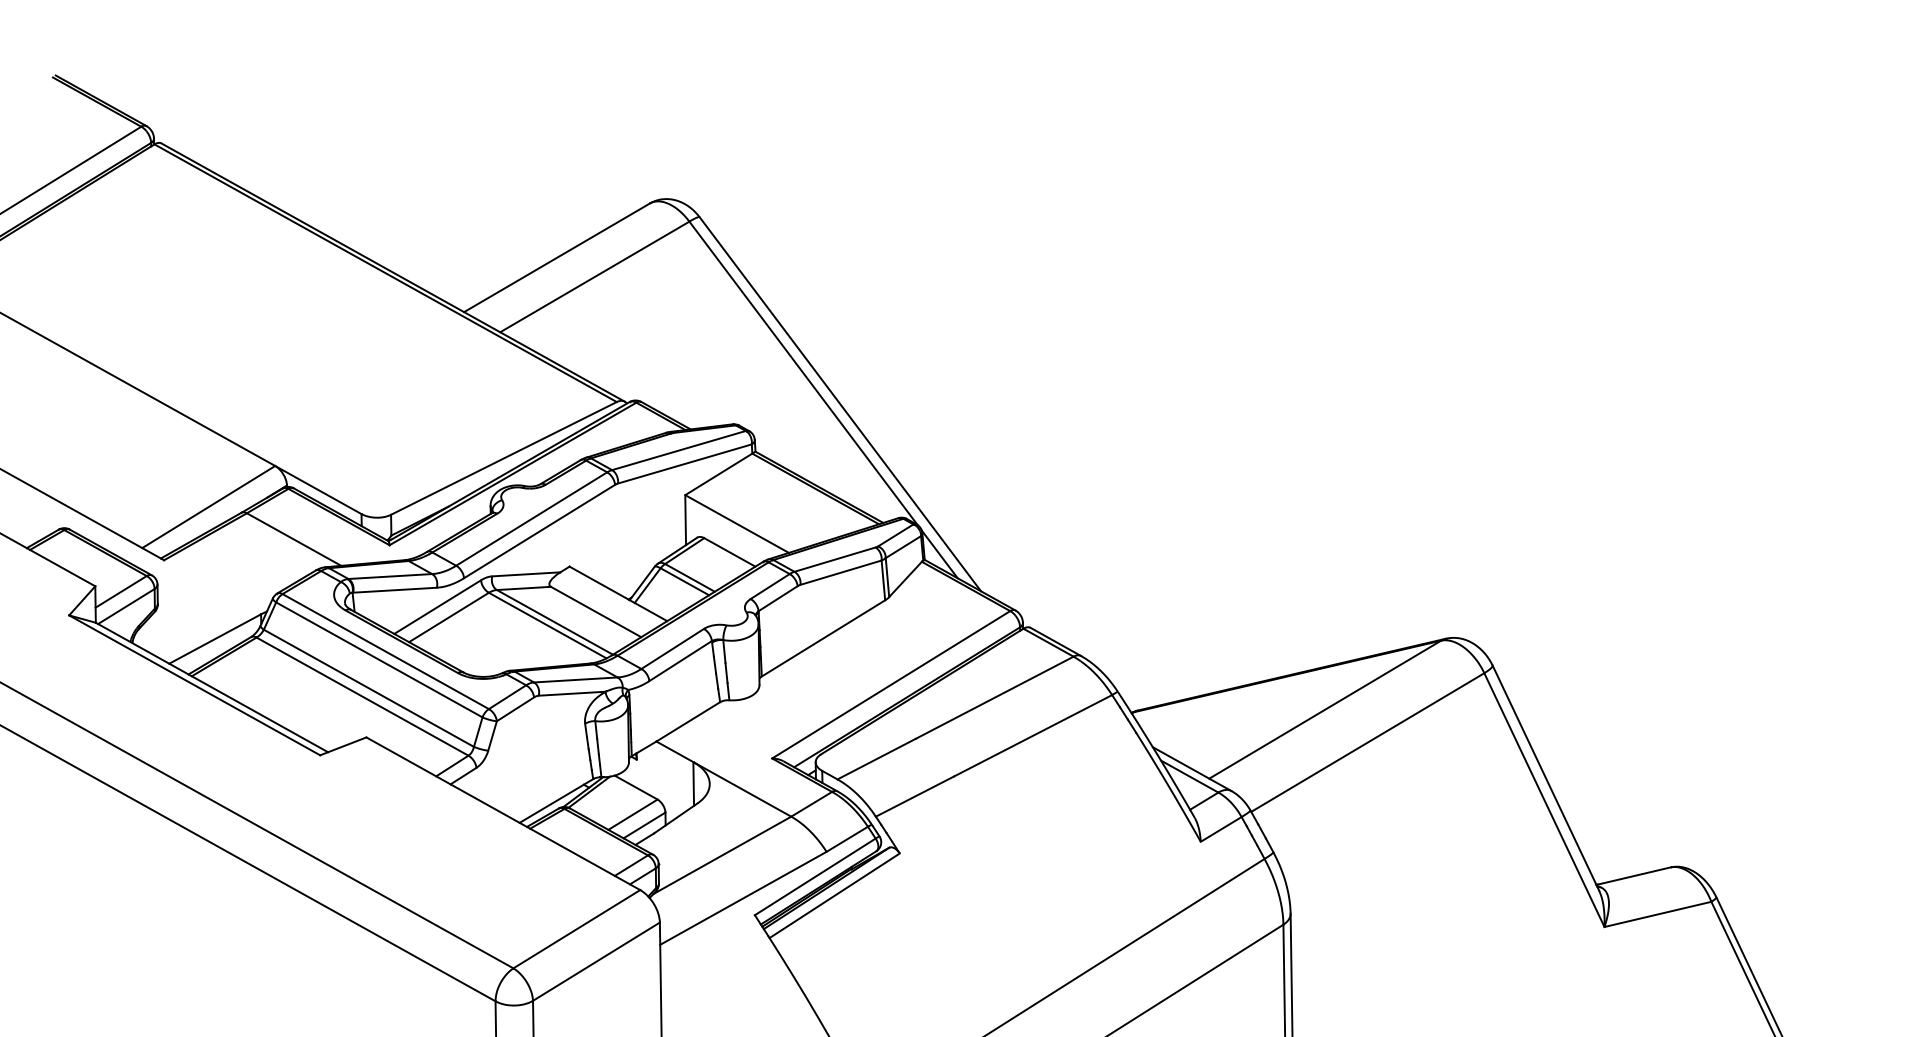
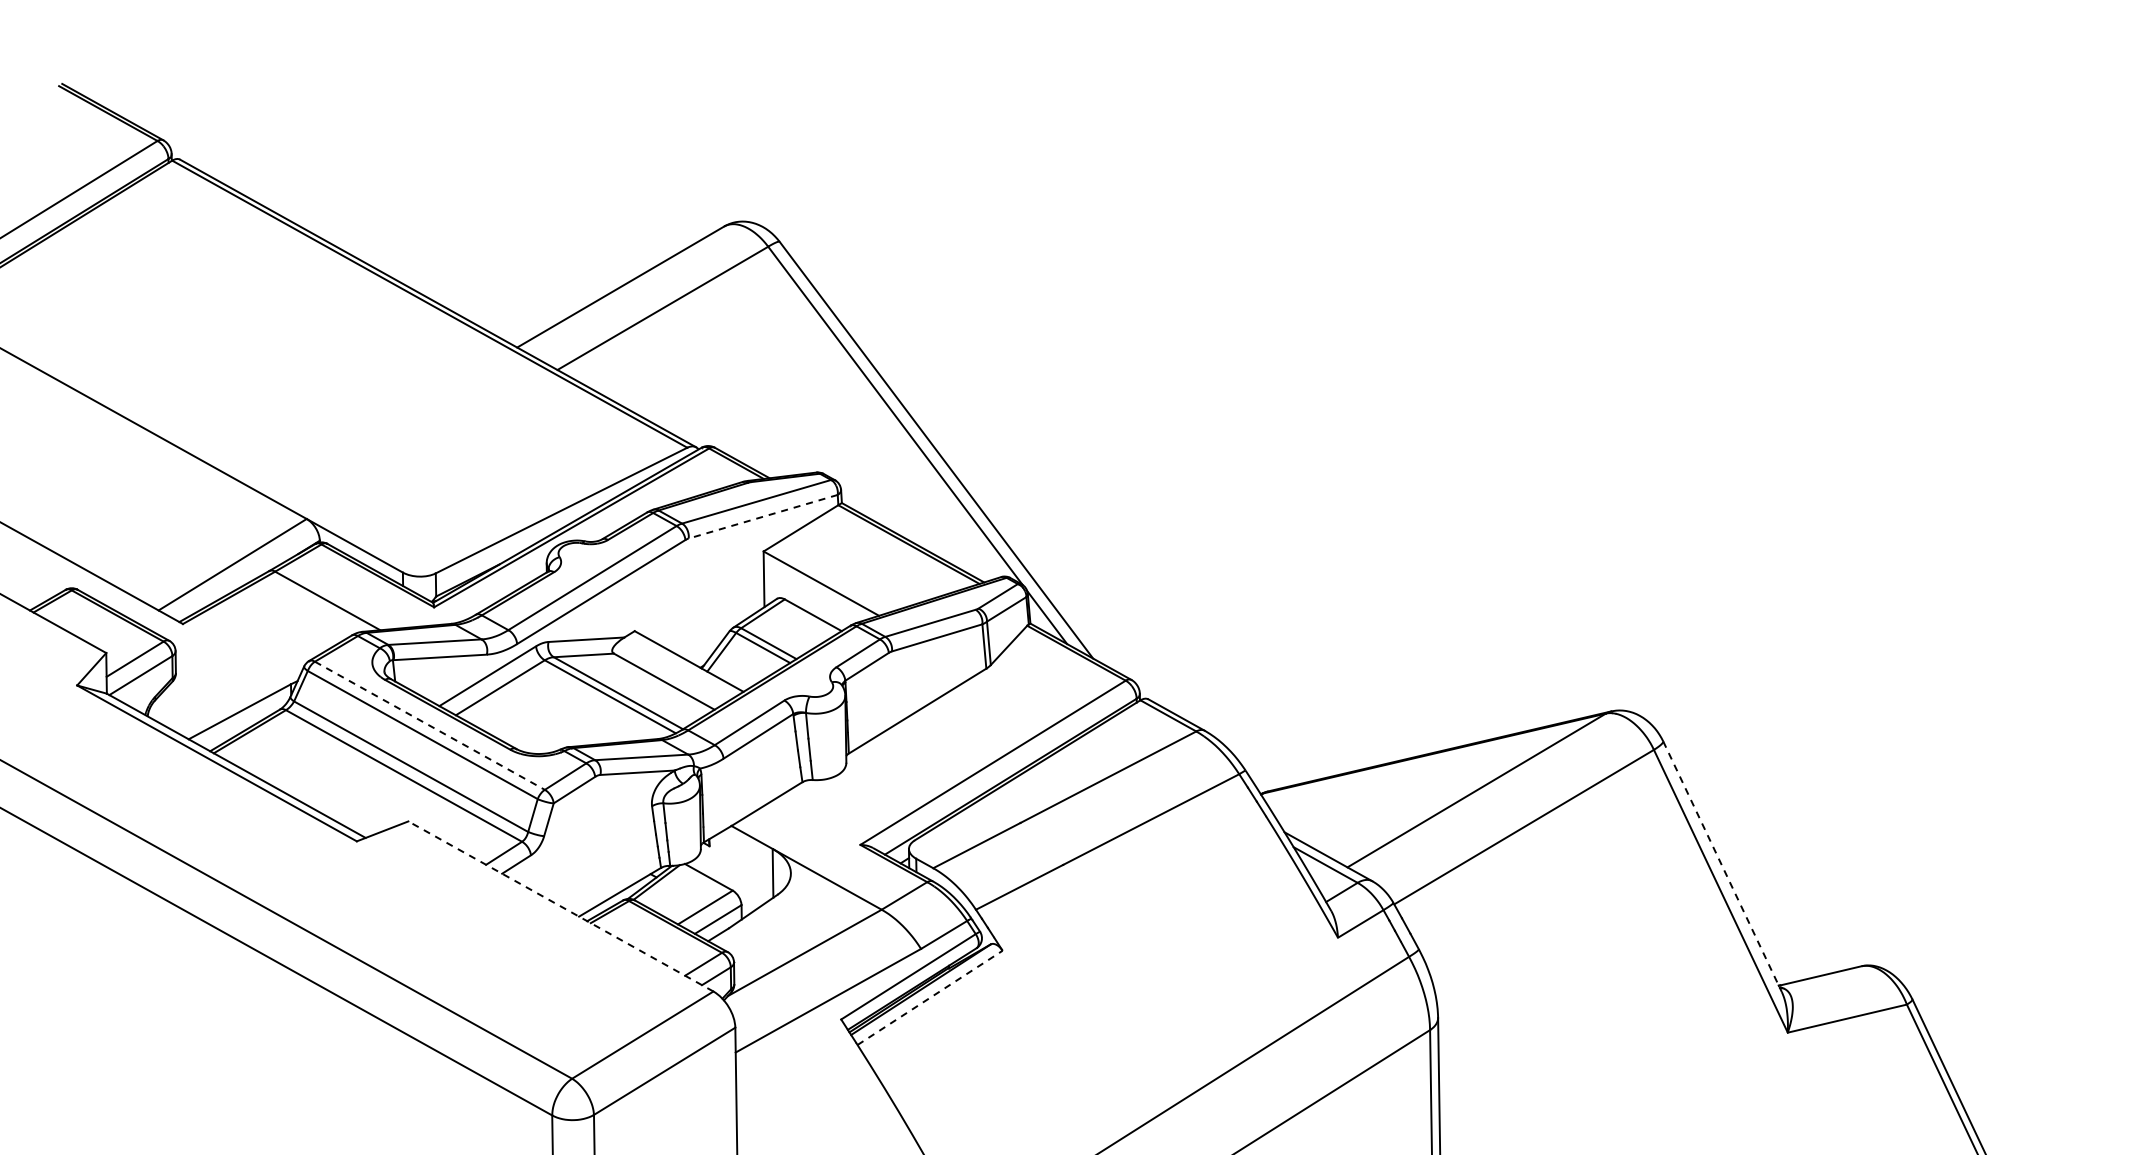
line: (685, 463) -> (763, 516), solid -> dashed
line: (385, 651) -> (429, 725), solid -> dashed
line: (1545, 777) -> (1722, 866), solid -> dashed
line: (502, 813) -> (560, 906), solid -> dashed
line: (835, 895) -> (930, 997), solid -> dashed

